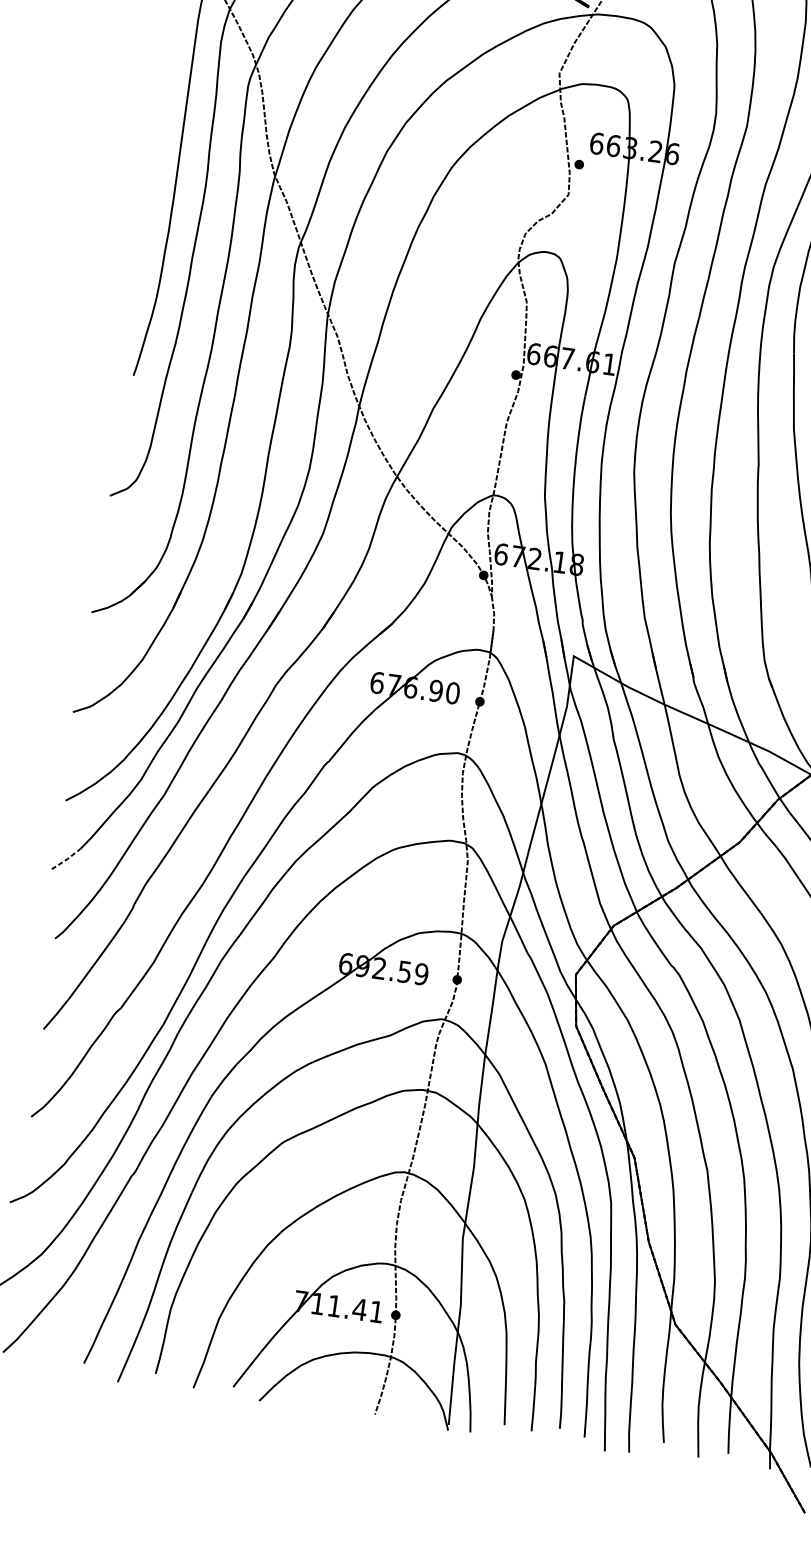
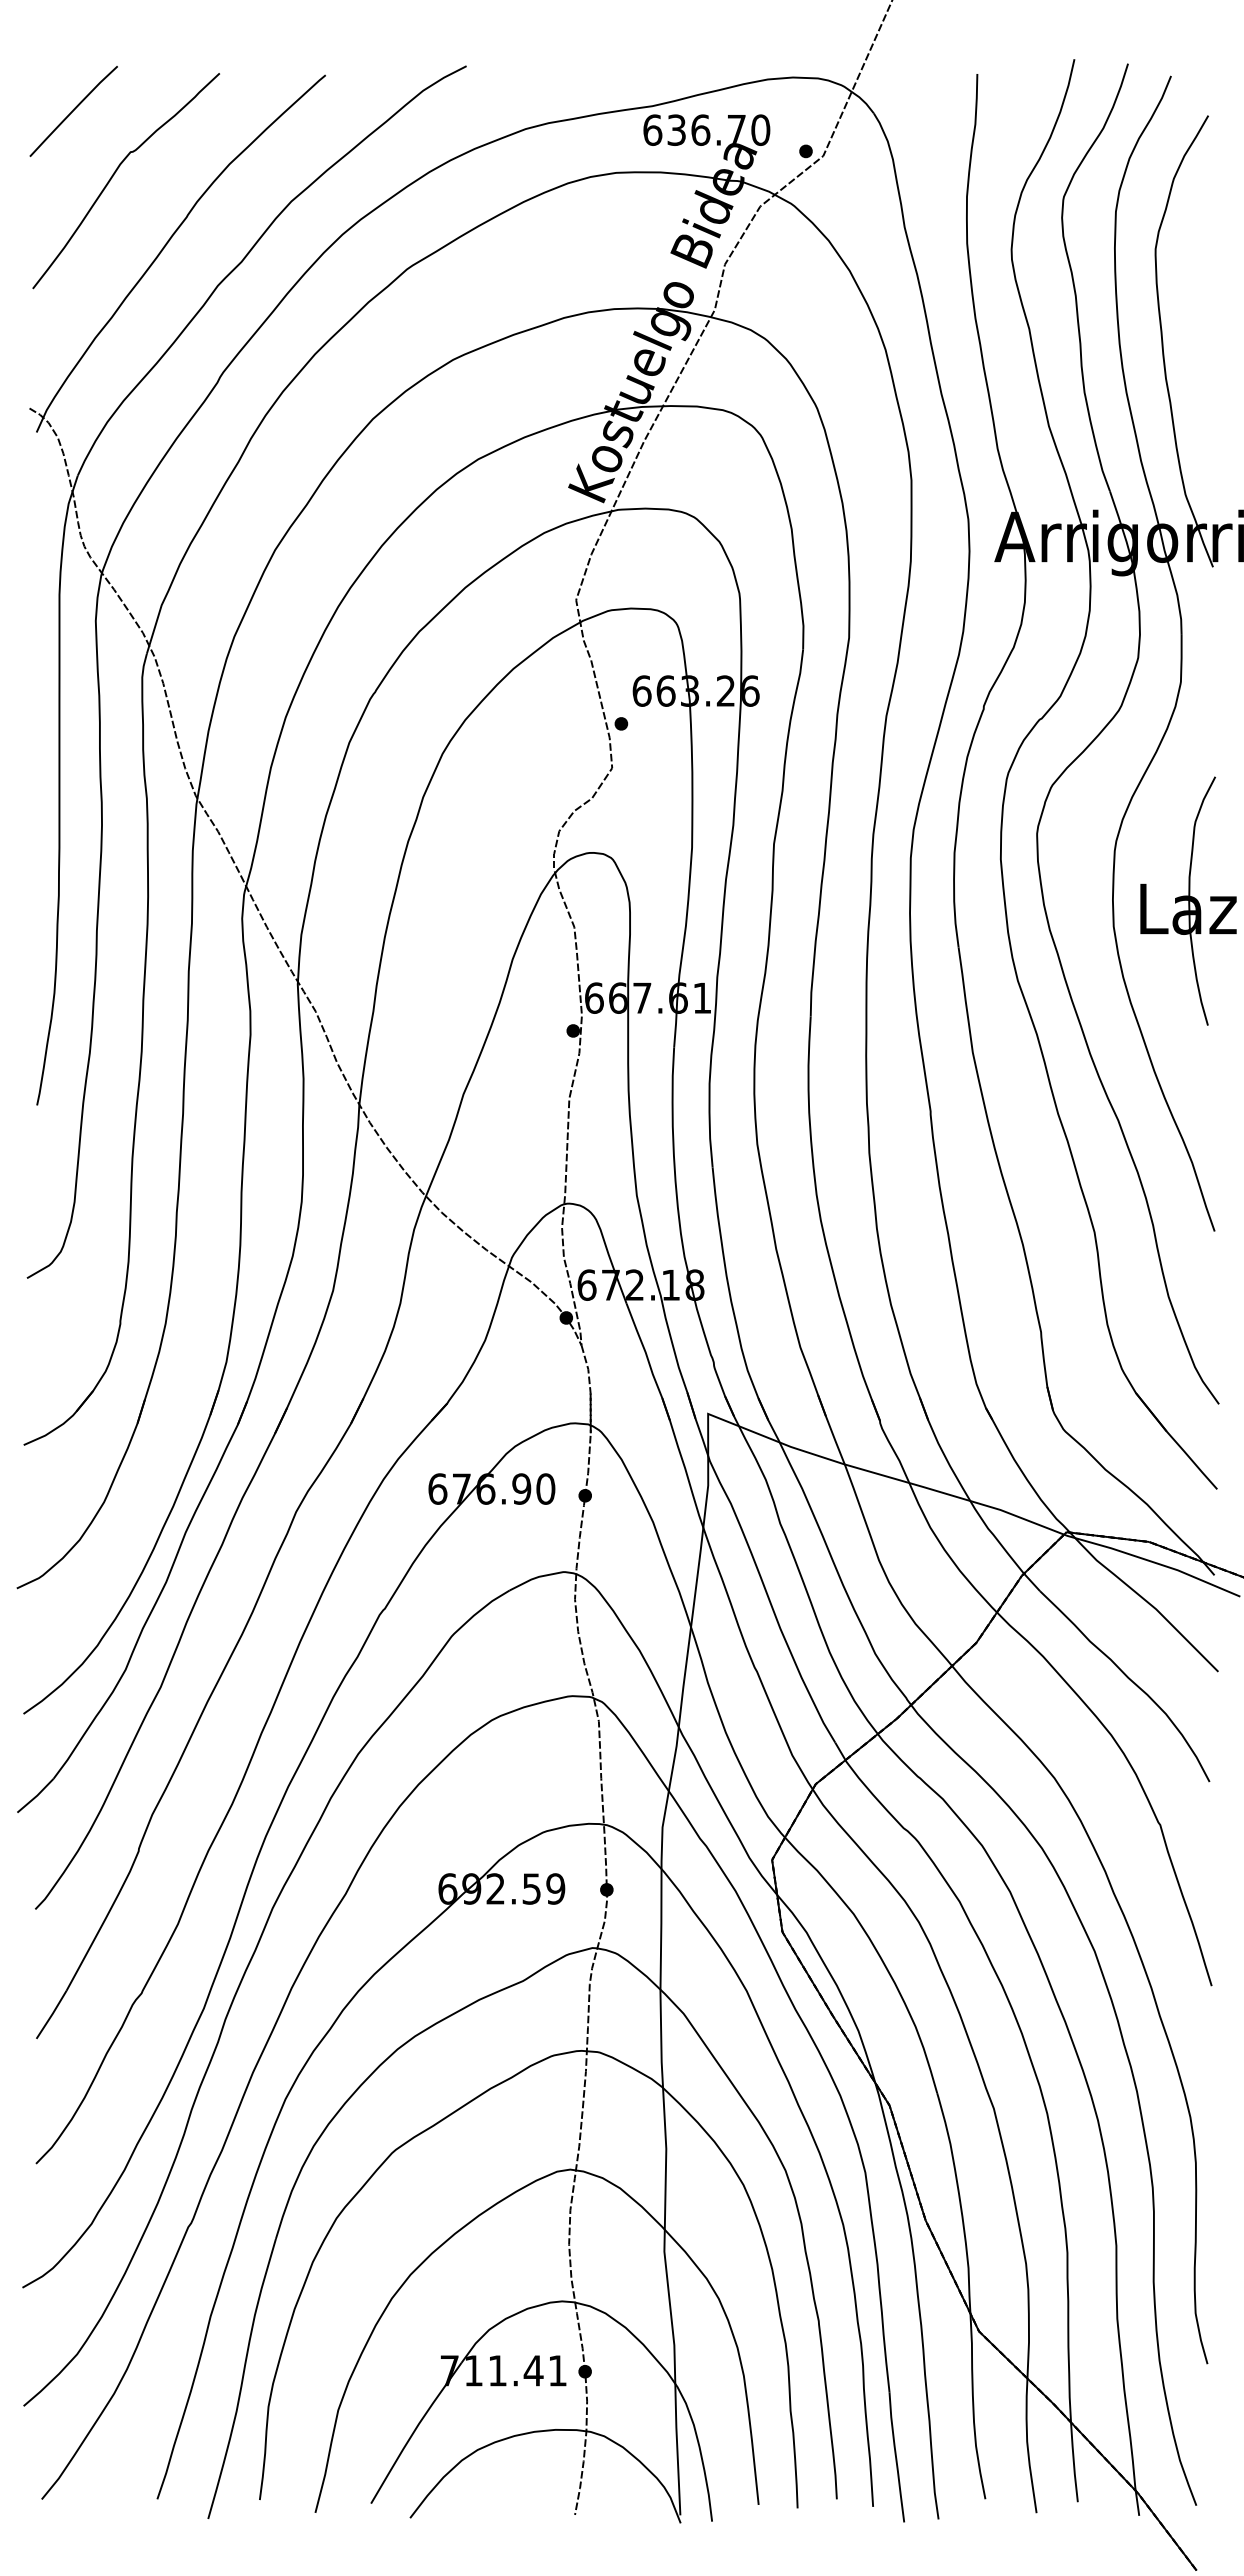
line: (66, 859) -> (36, 1796), dashed -> solid

